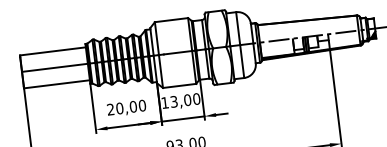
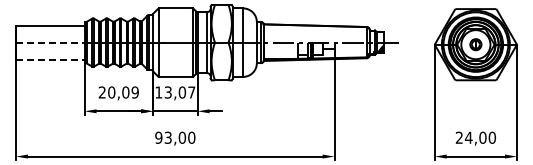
line: (55, 67) -> (50, 42), solid -> dashed
line: (57, 83) -> (50, 59), solid -> dashed
text: (196, 99) -> (191, 92), 13,00 -> 13,07
text: (141, 105) -> (134, 92), 20,00 -> 20,09

